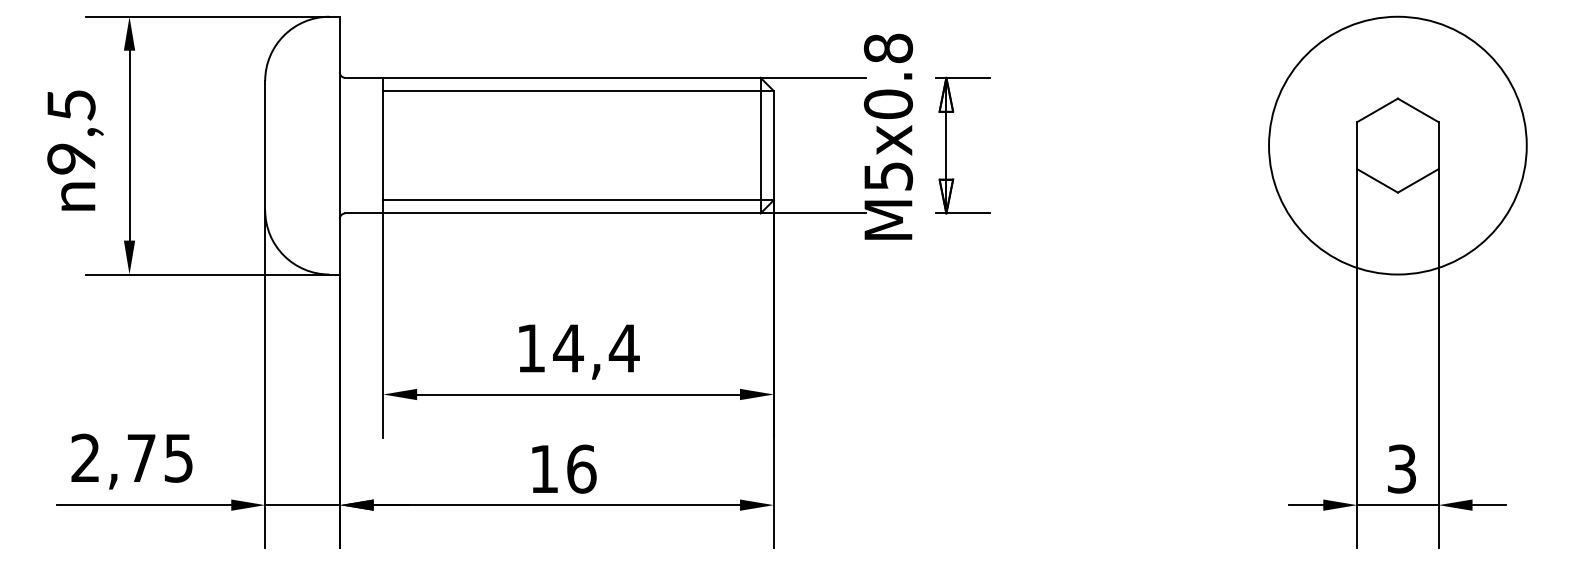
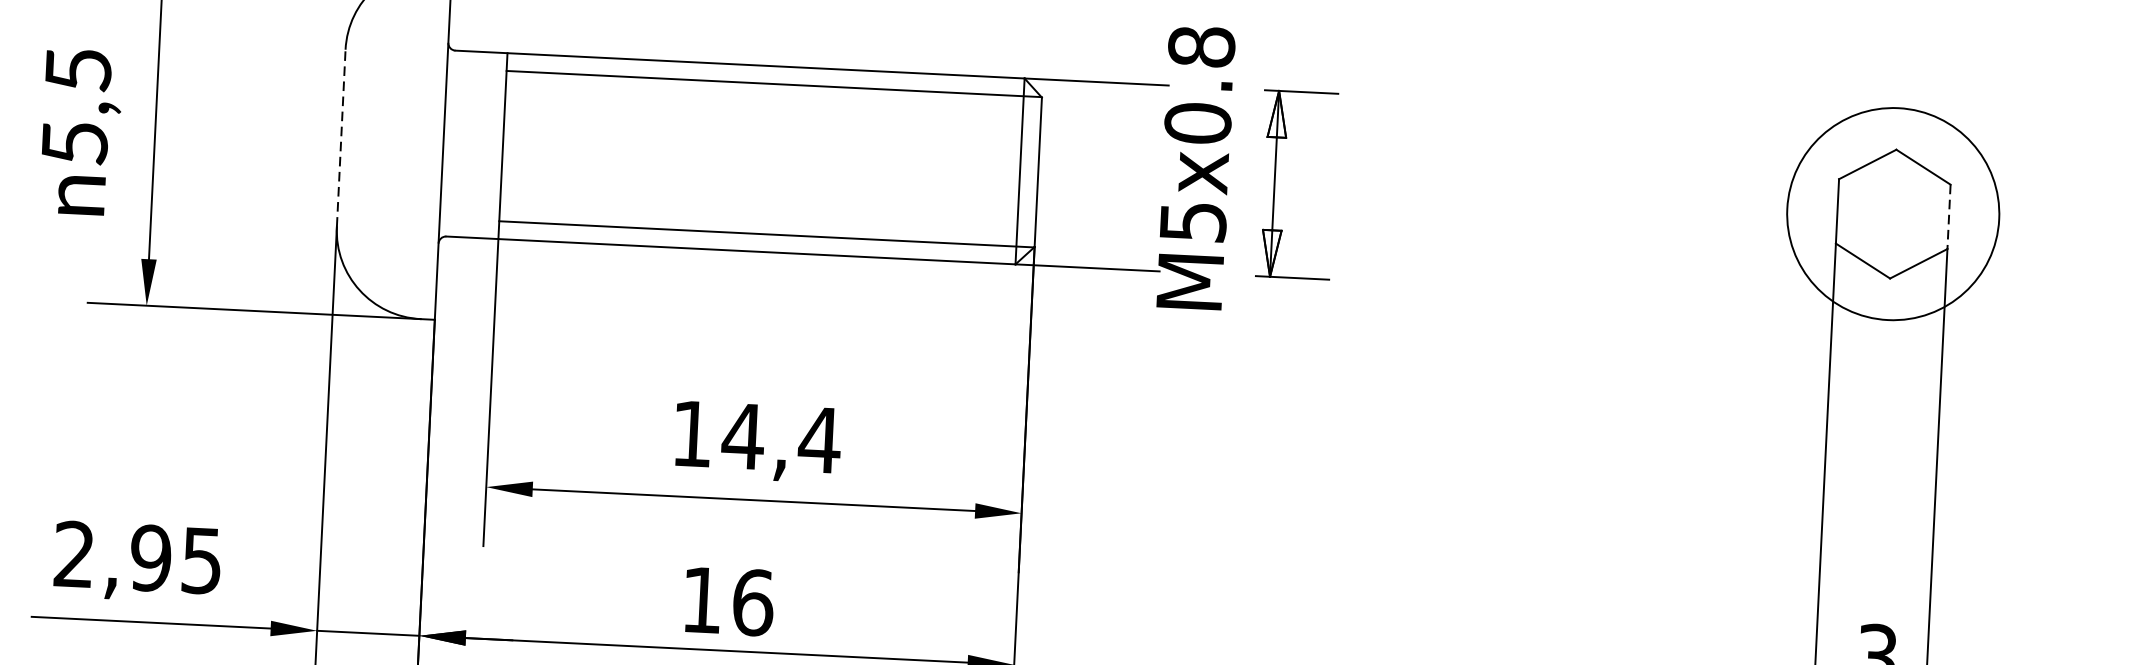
line: (265, 145) -> (341, 138), solid -> dashed
circle: (1397, 145) -> (1892, 213), size x0.6
line: (1438, 146) -> (1948, 218), solid -> dashed
text: (71, 158) -> (75, 142), 9,5 -> 5,5
text: (141, 457) -> (150, 557), 2,75 -> 2,95

